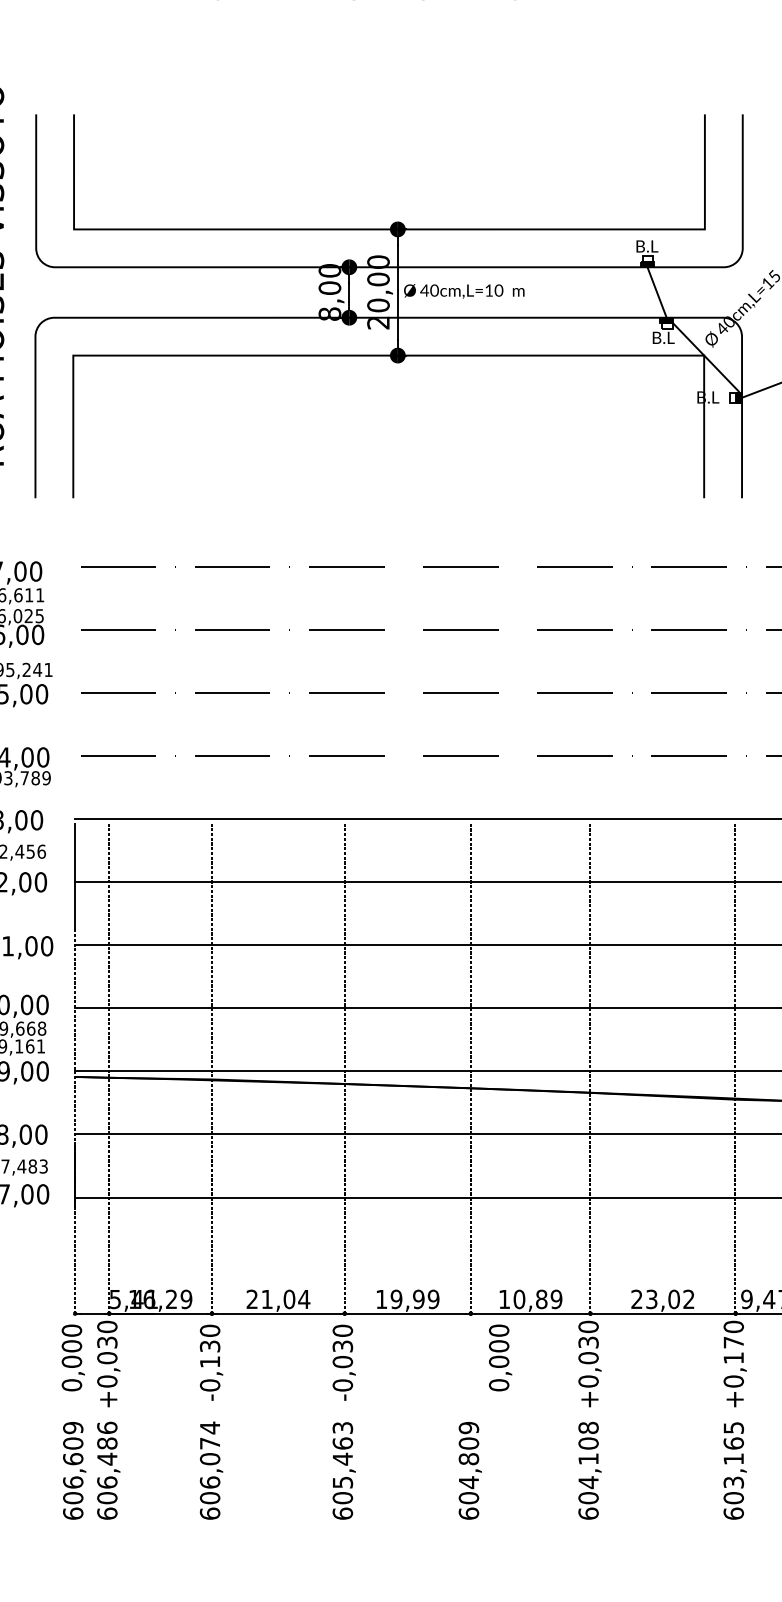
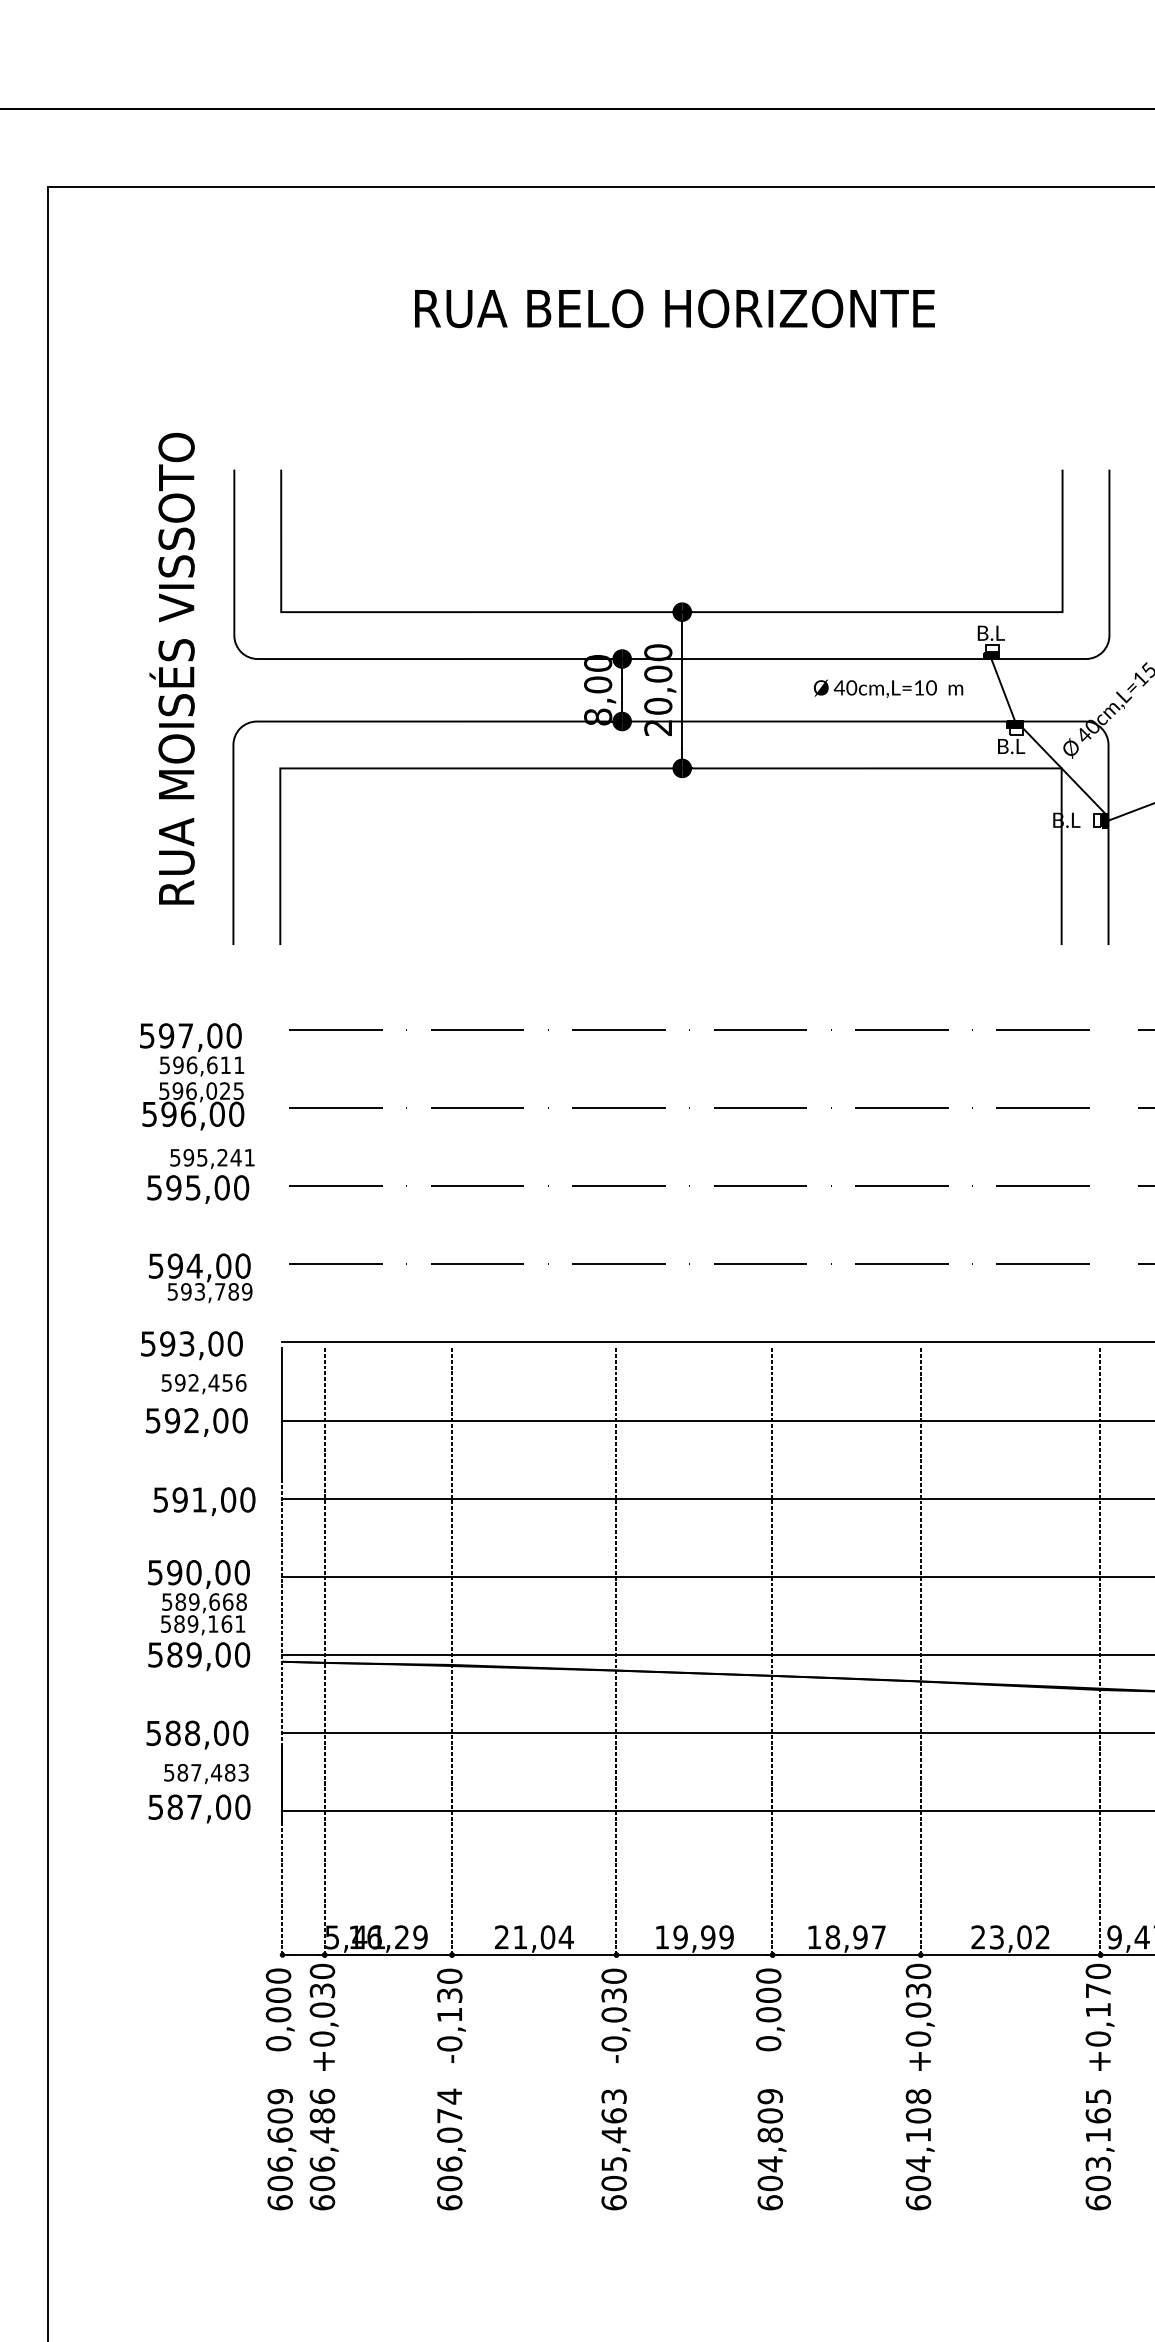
text: (464, 291) -> (888, 688), moved
text: (537, 1299) -> (855, 1937), 10,89 -> 18,97
text: (500, 1357) -> (770, 2009), moved

